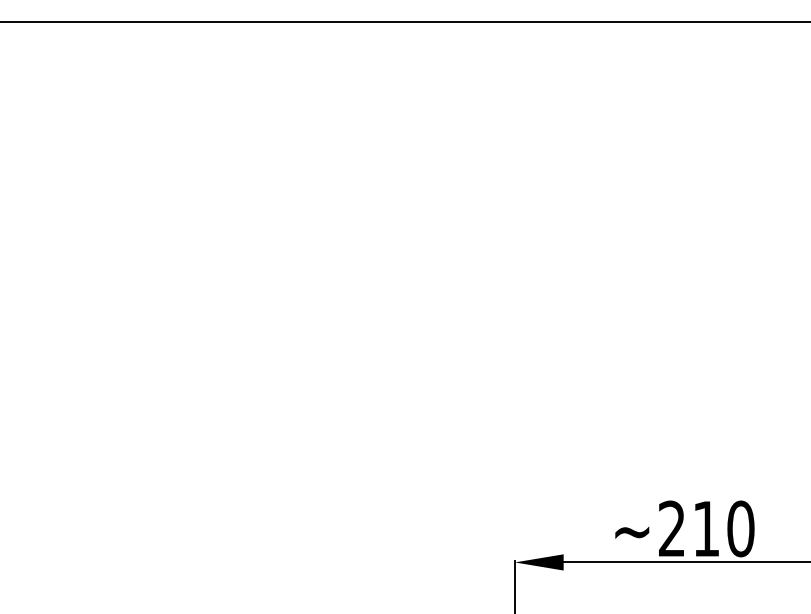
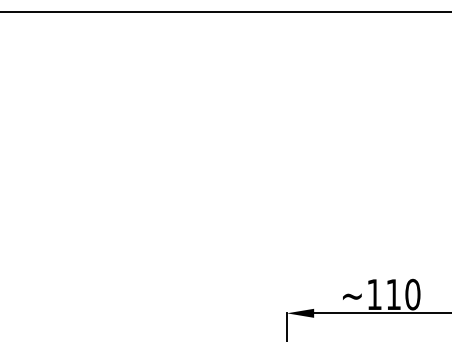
text: (672, 526) -> (374, 293), ~210 -> ~110

